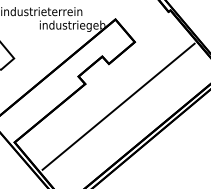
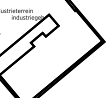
line: (118, 106) -> (50, 57), removed

